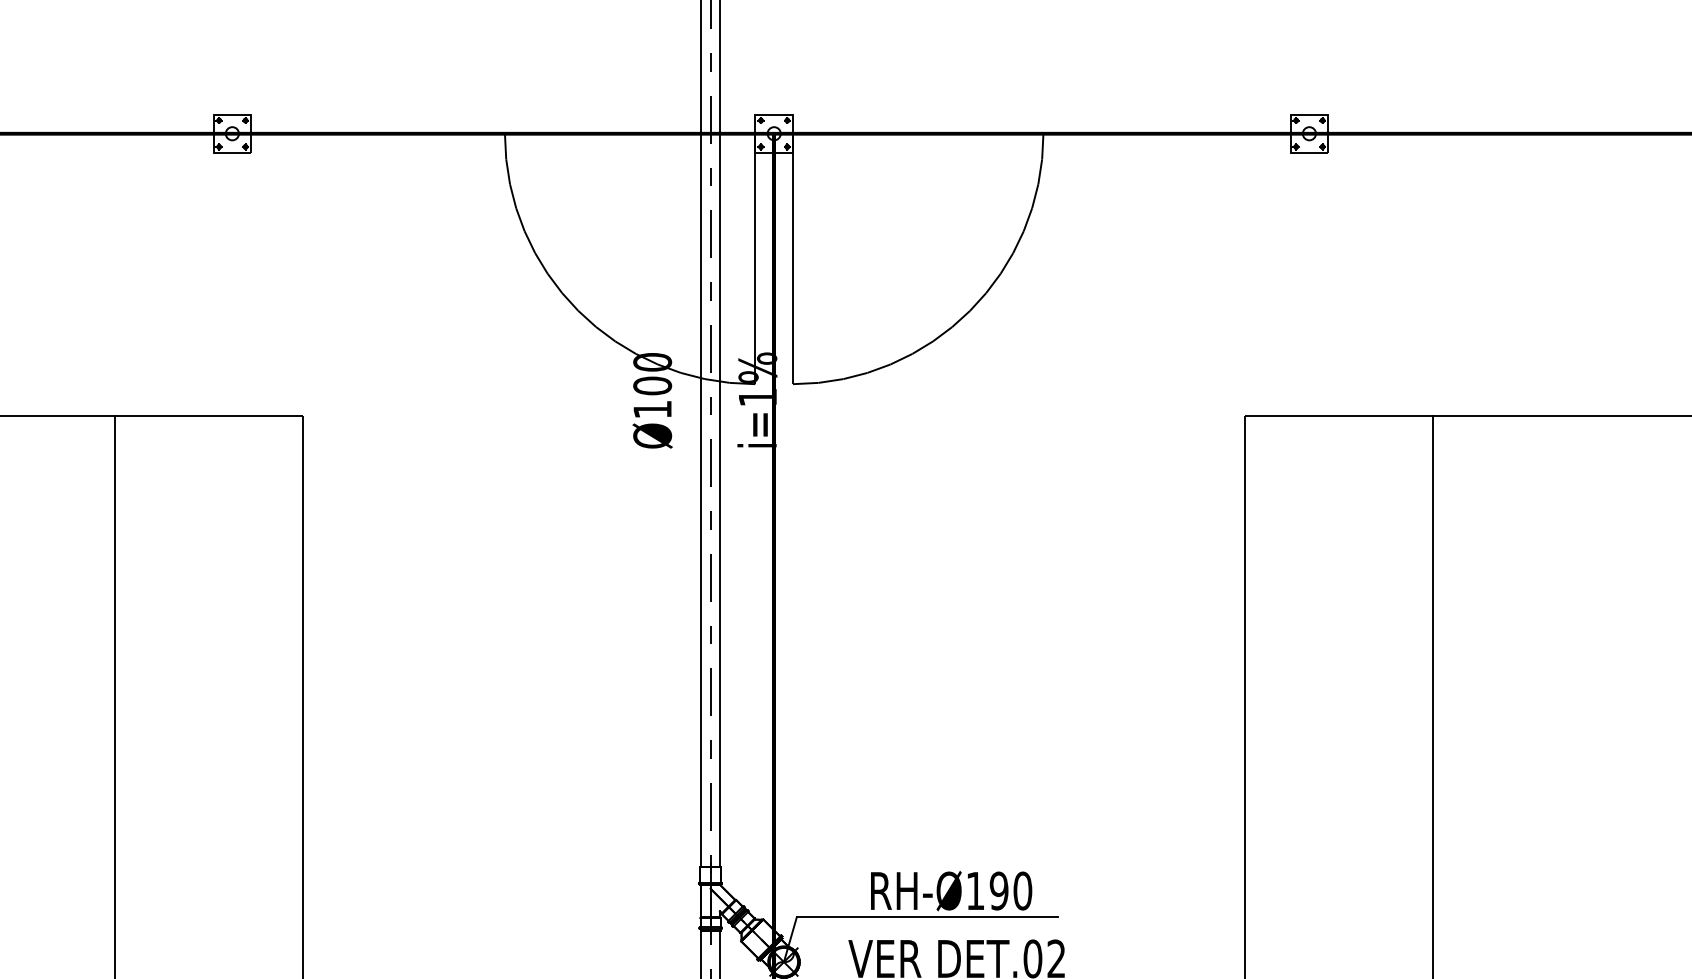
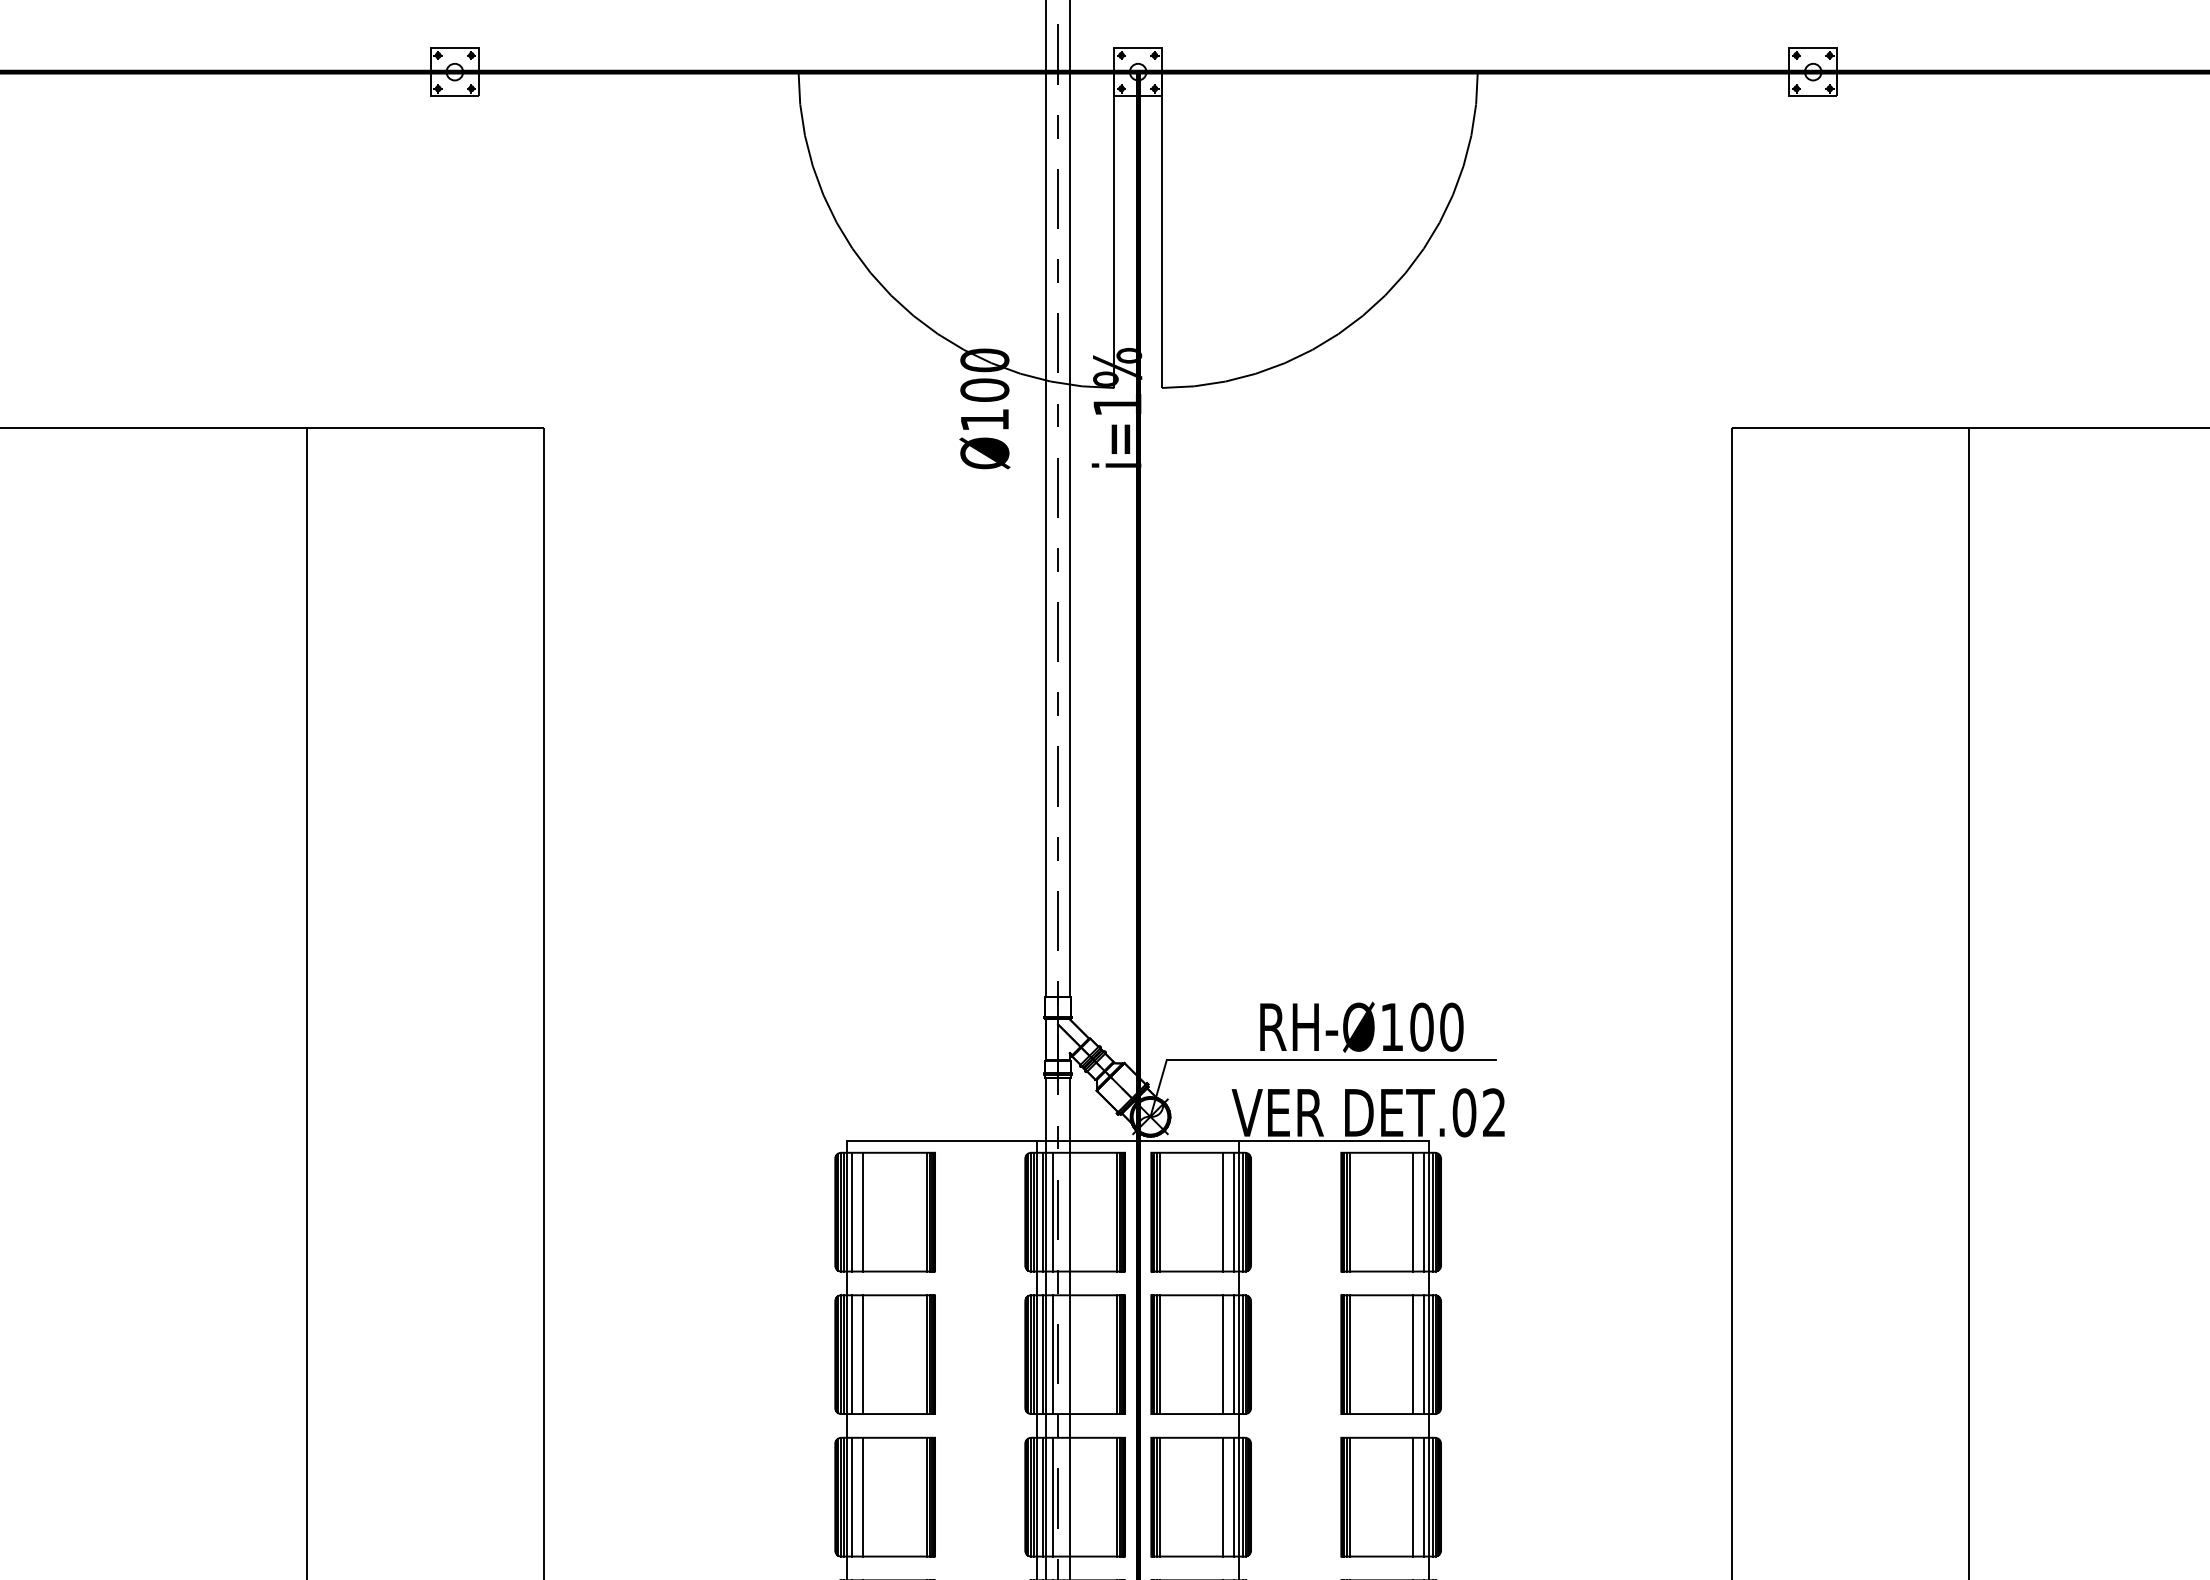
text: (998, 890) -> (1421, 1026), RH-Ø190 -> RH-Ø100

